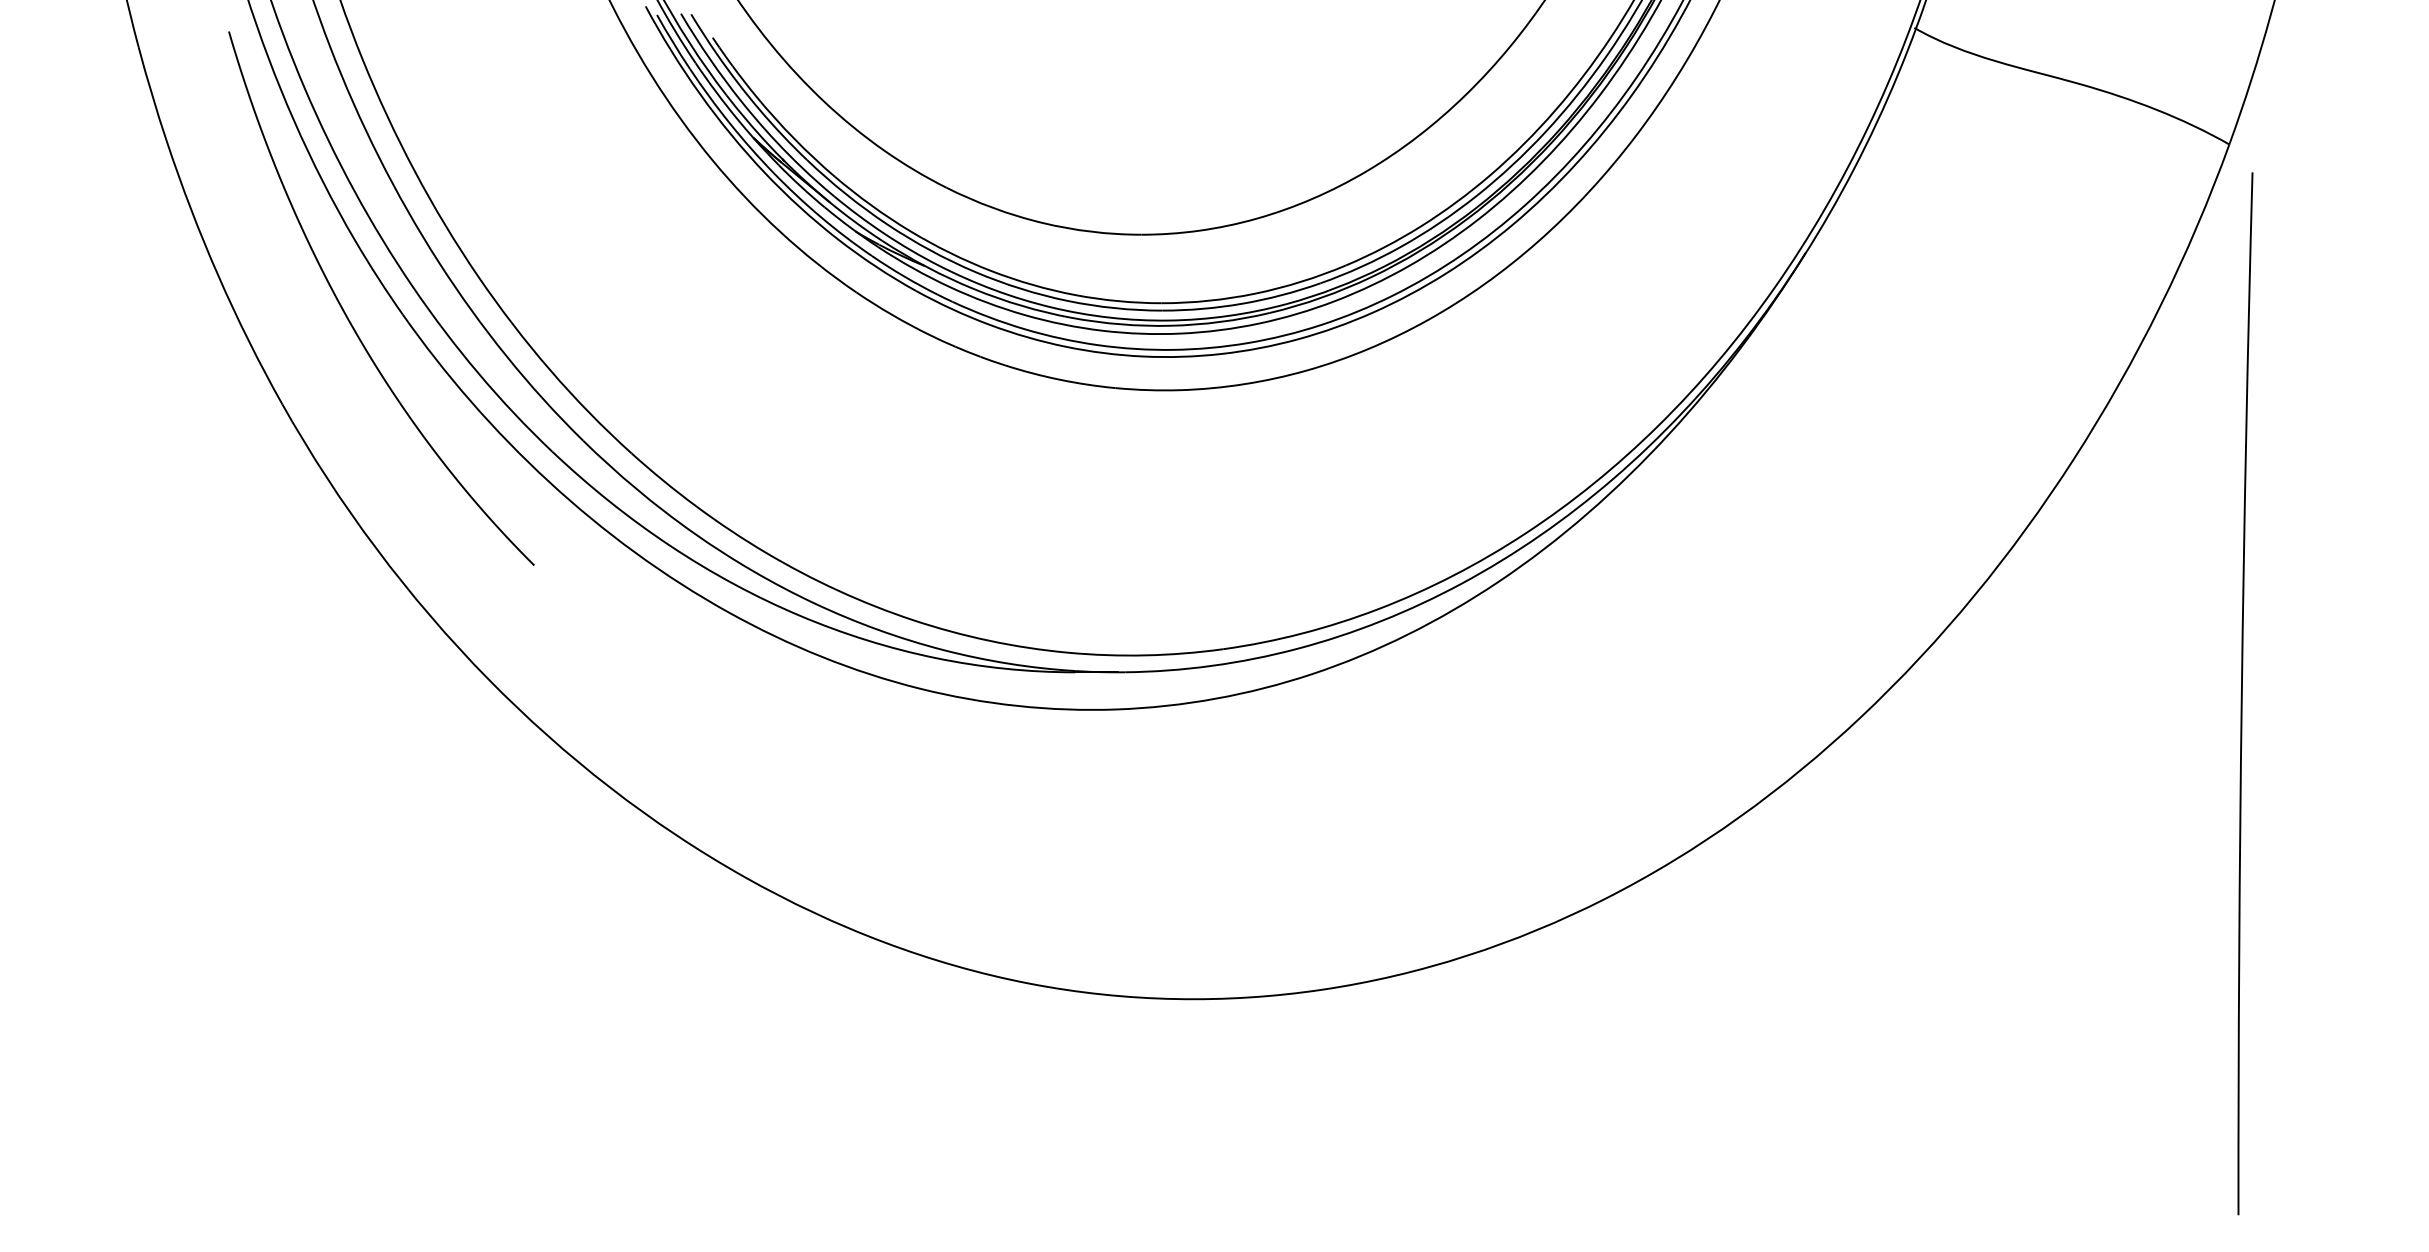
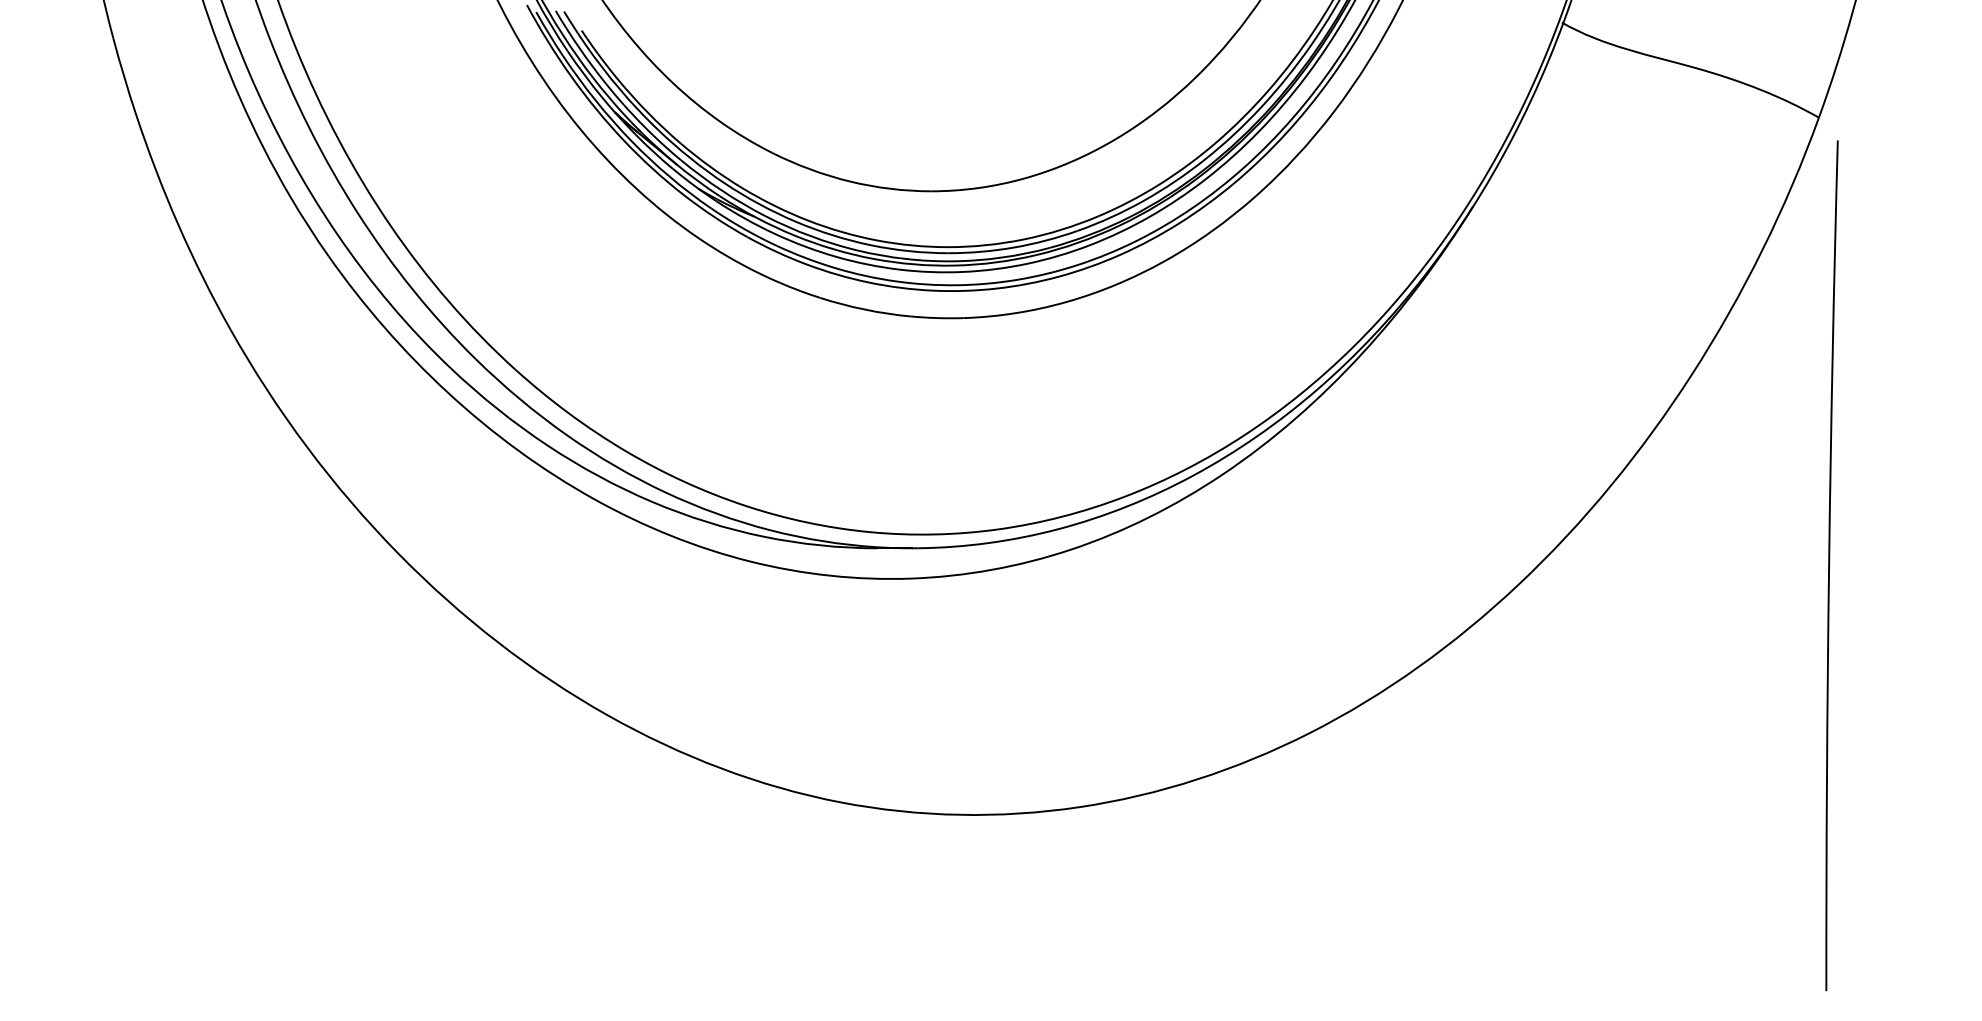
part: (347, 315) -> (283, 257), removed

